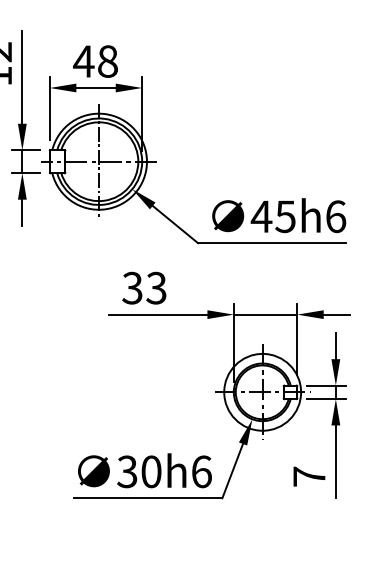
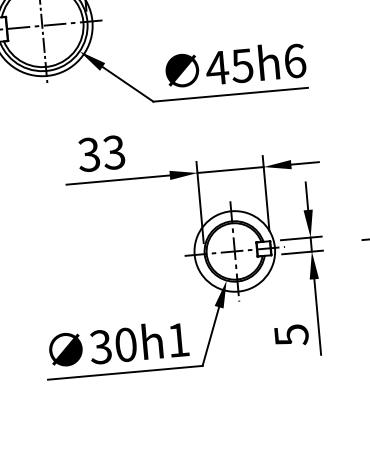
text: (201, 471) -> (178, 339), 30h6 -> 30h1
text: (309, 476) -> (291, 335), 7 -> 5

